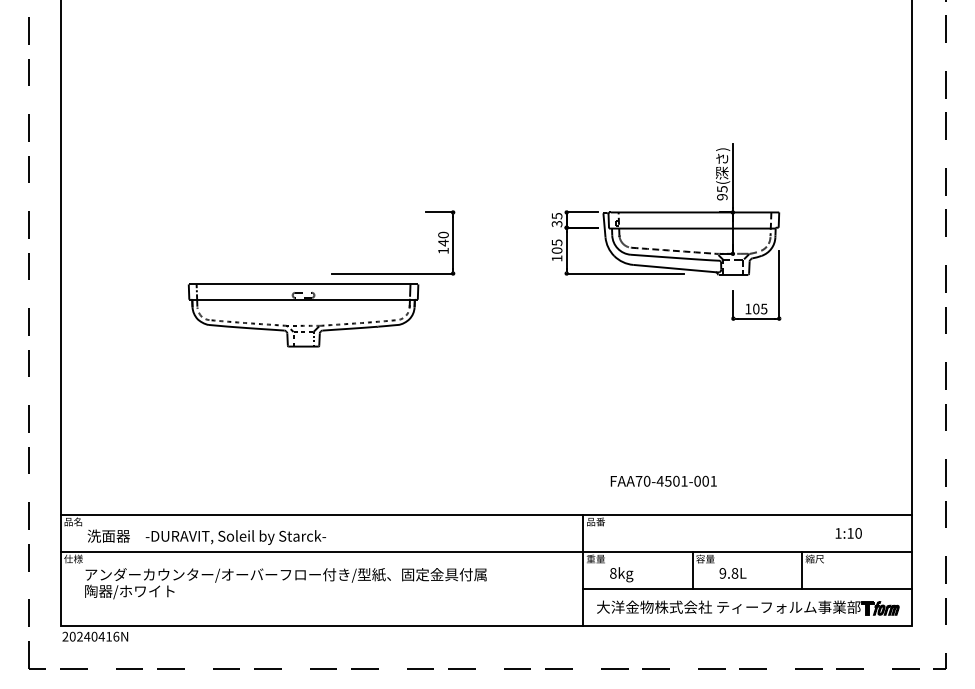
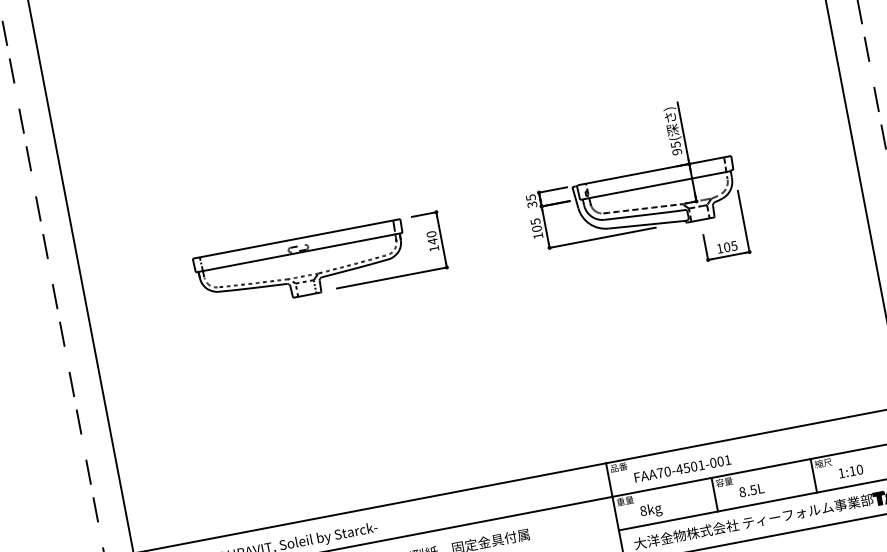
part: (303, 315) -> (301, 267), moved
text: (663, 480) -> (682, 468), moved
text: (848, 533) -> (850, 471), moved
text: (728, 573) -> (747, 491), 9.8L -> 8.5L

